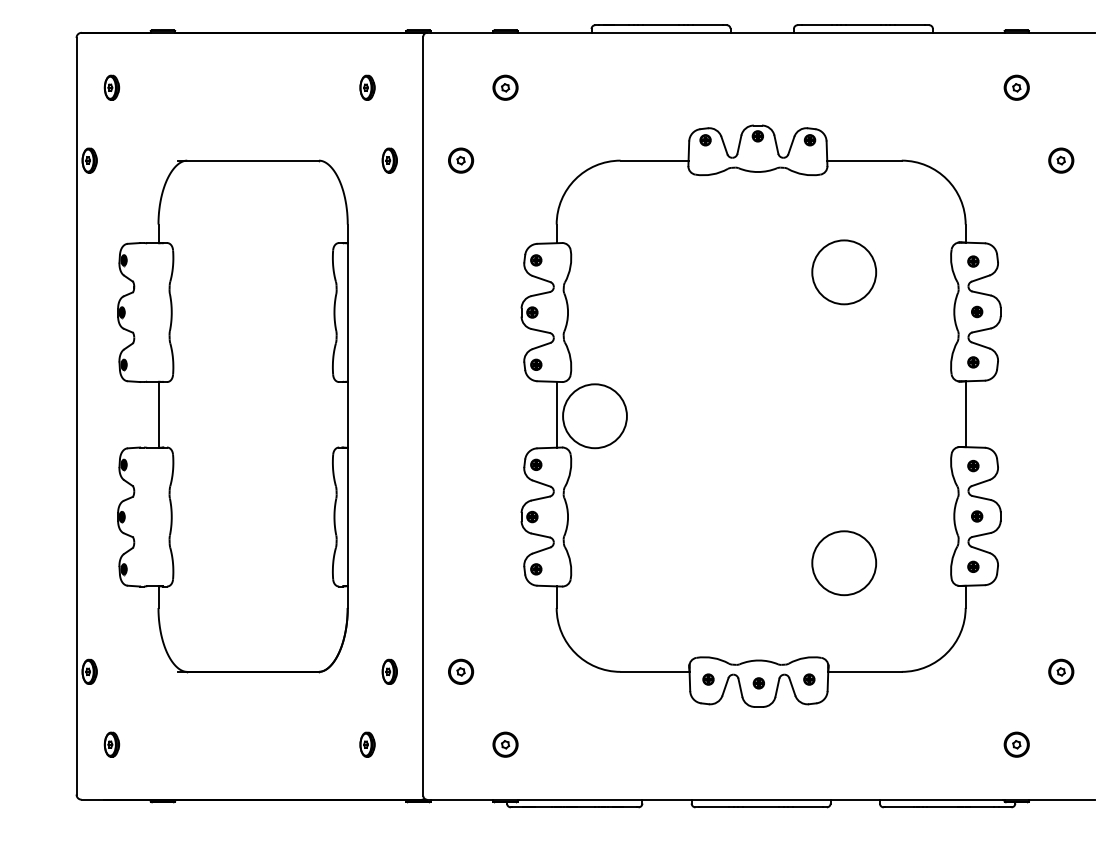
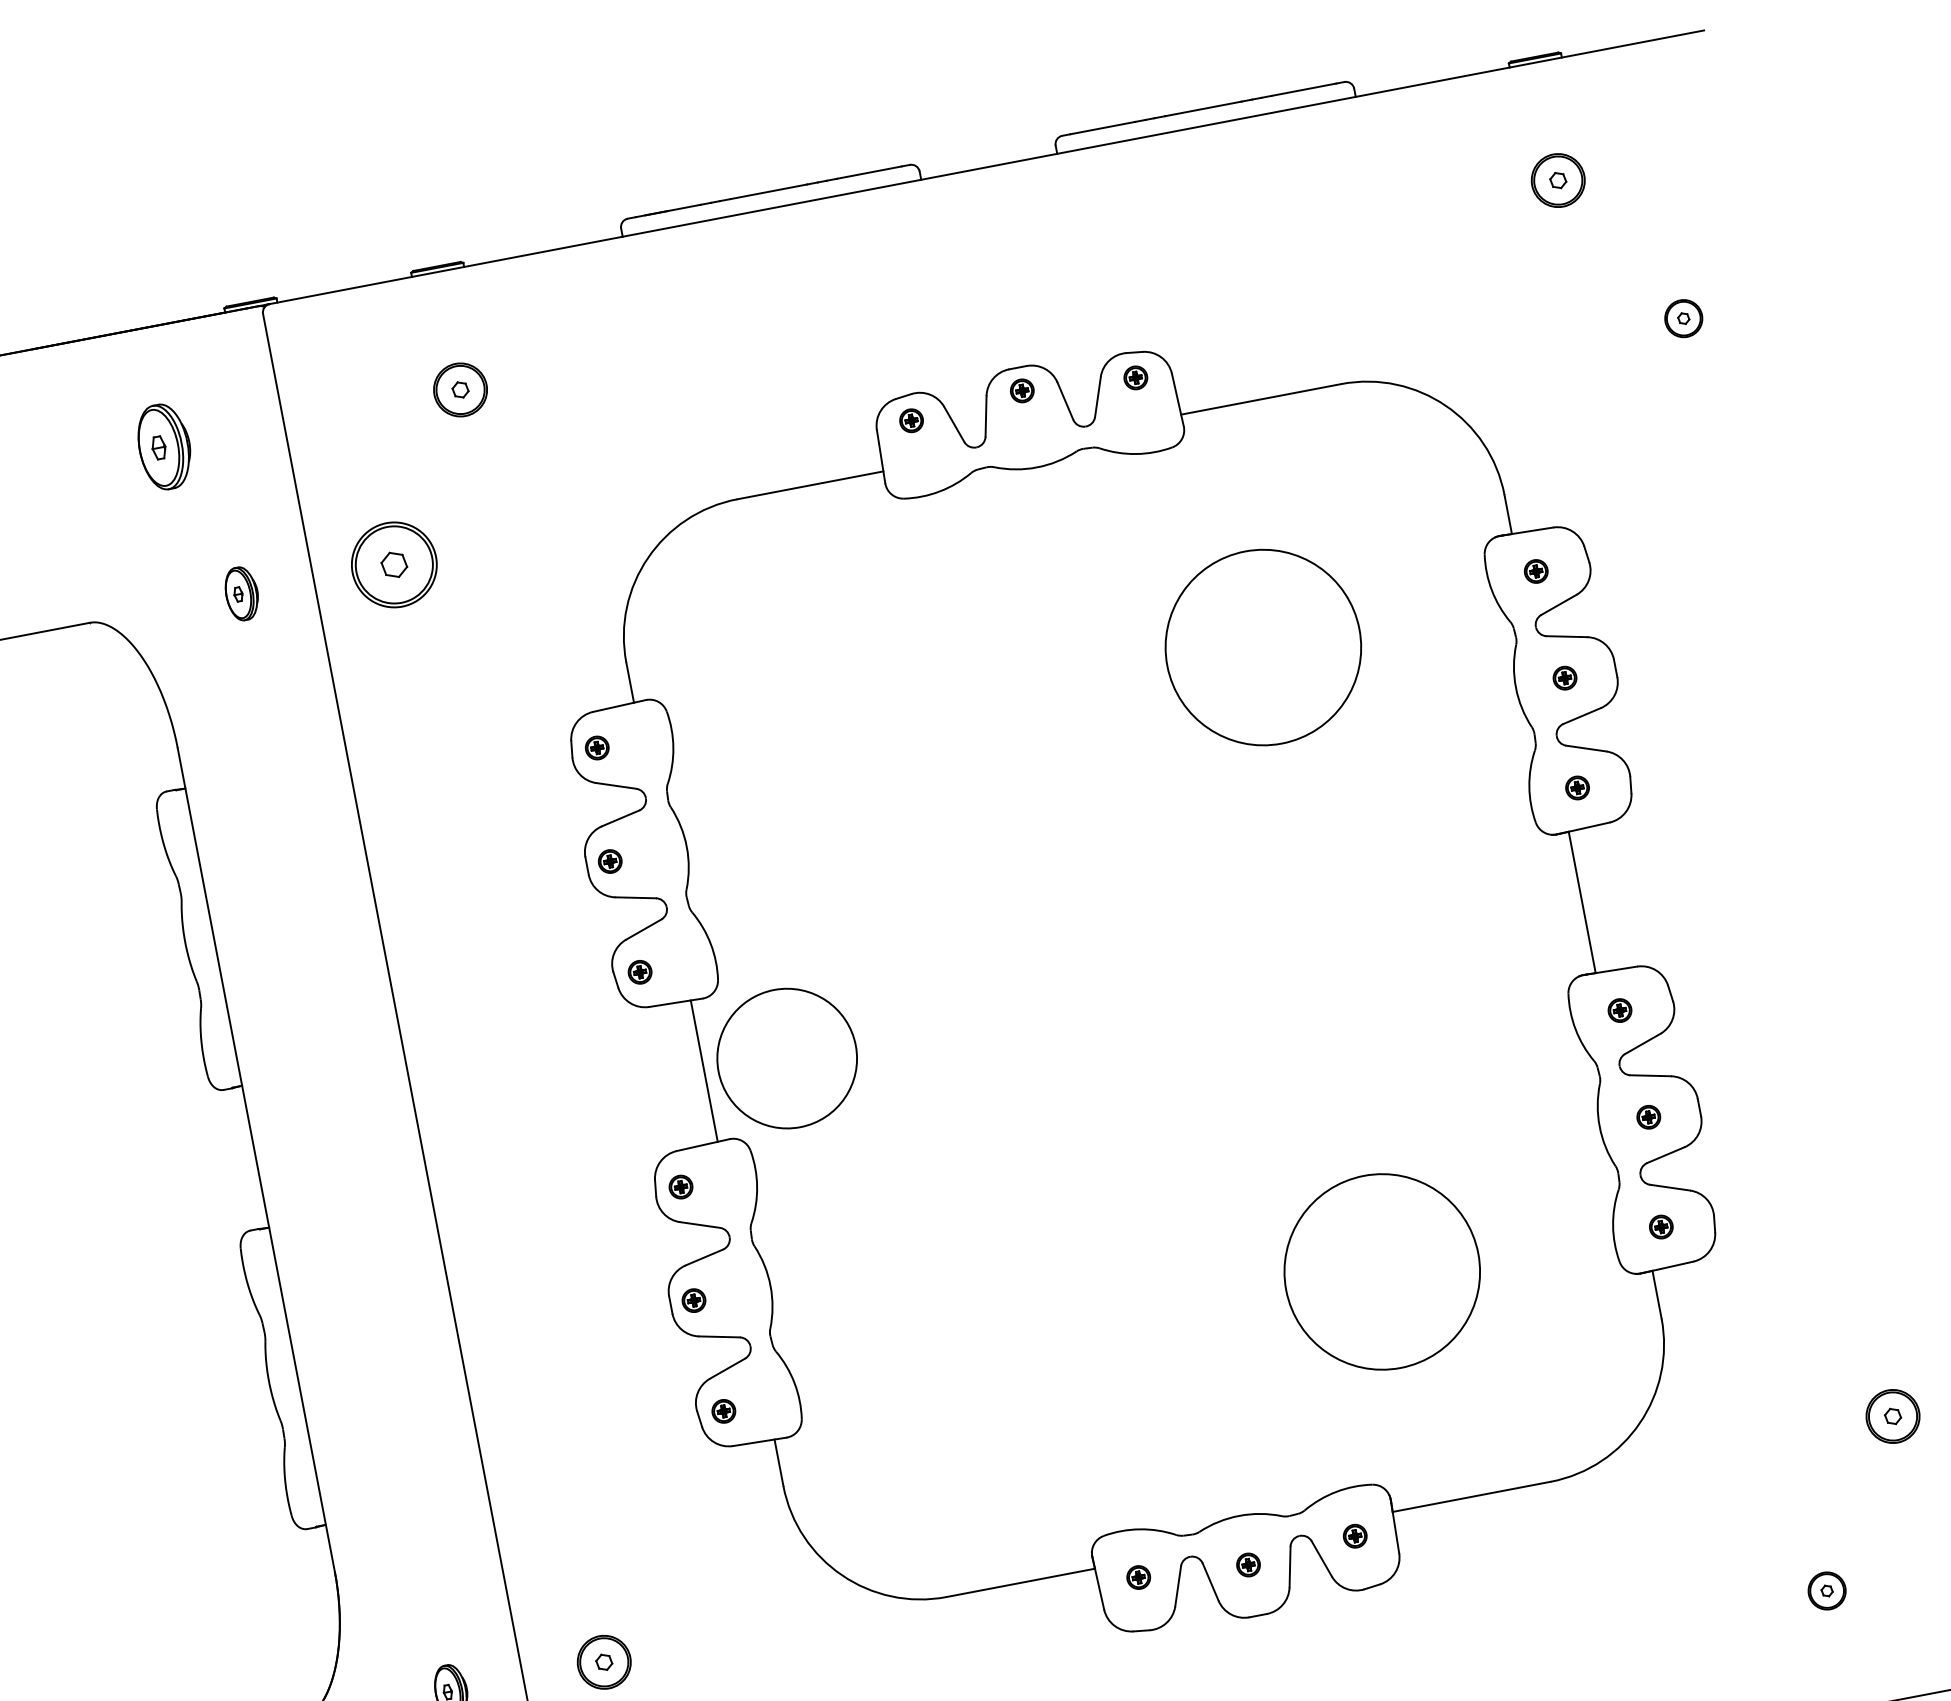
part: (367, 87) -> (164, 445), size x1.6
part: (461, 160) -> (395, 564), size x1.6
part: (1061, 160) -> (1684, 318), size x0.7
circle: (844, 272) -> (1264, 647), size x1.4
circle: (844, 563) -> (1383, 1272), size x1.4
part: (1016, 744) -> (1826, 1590), size x0.7

